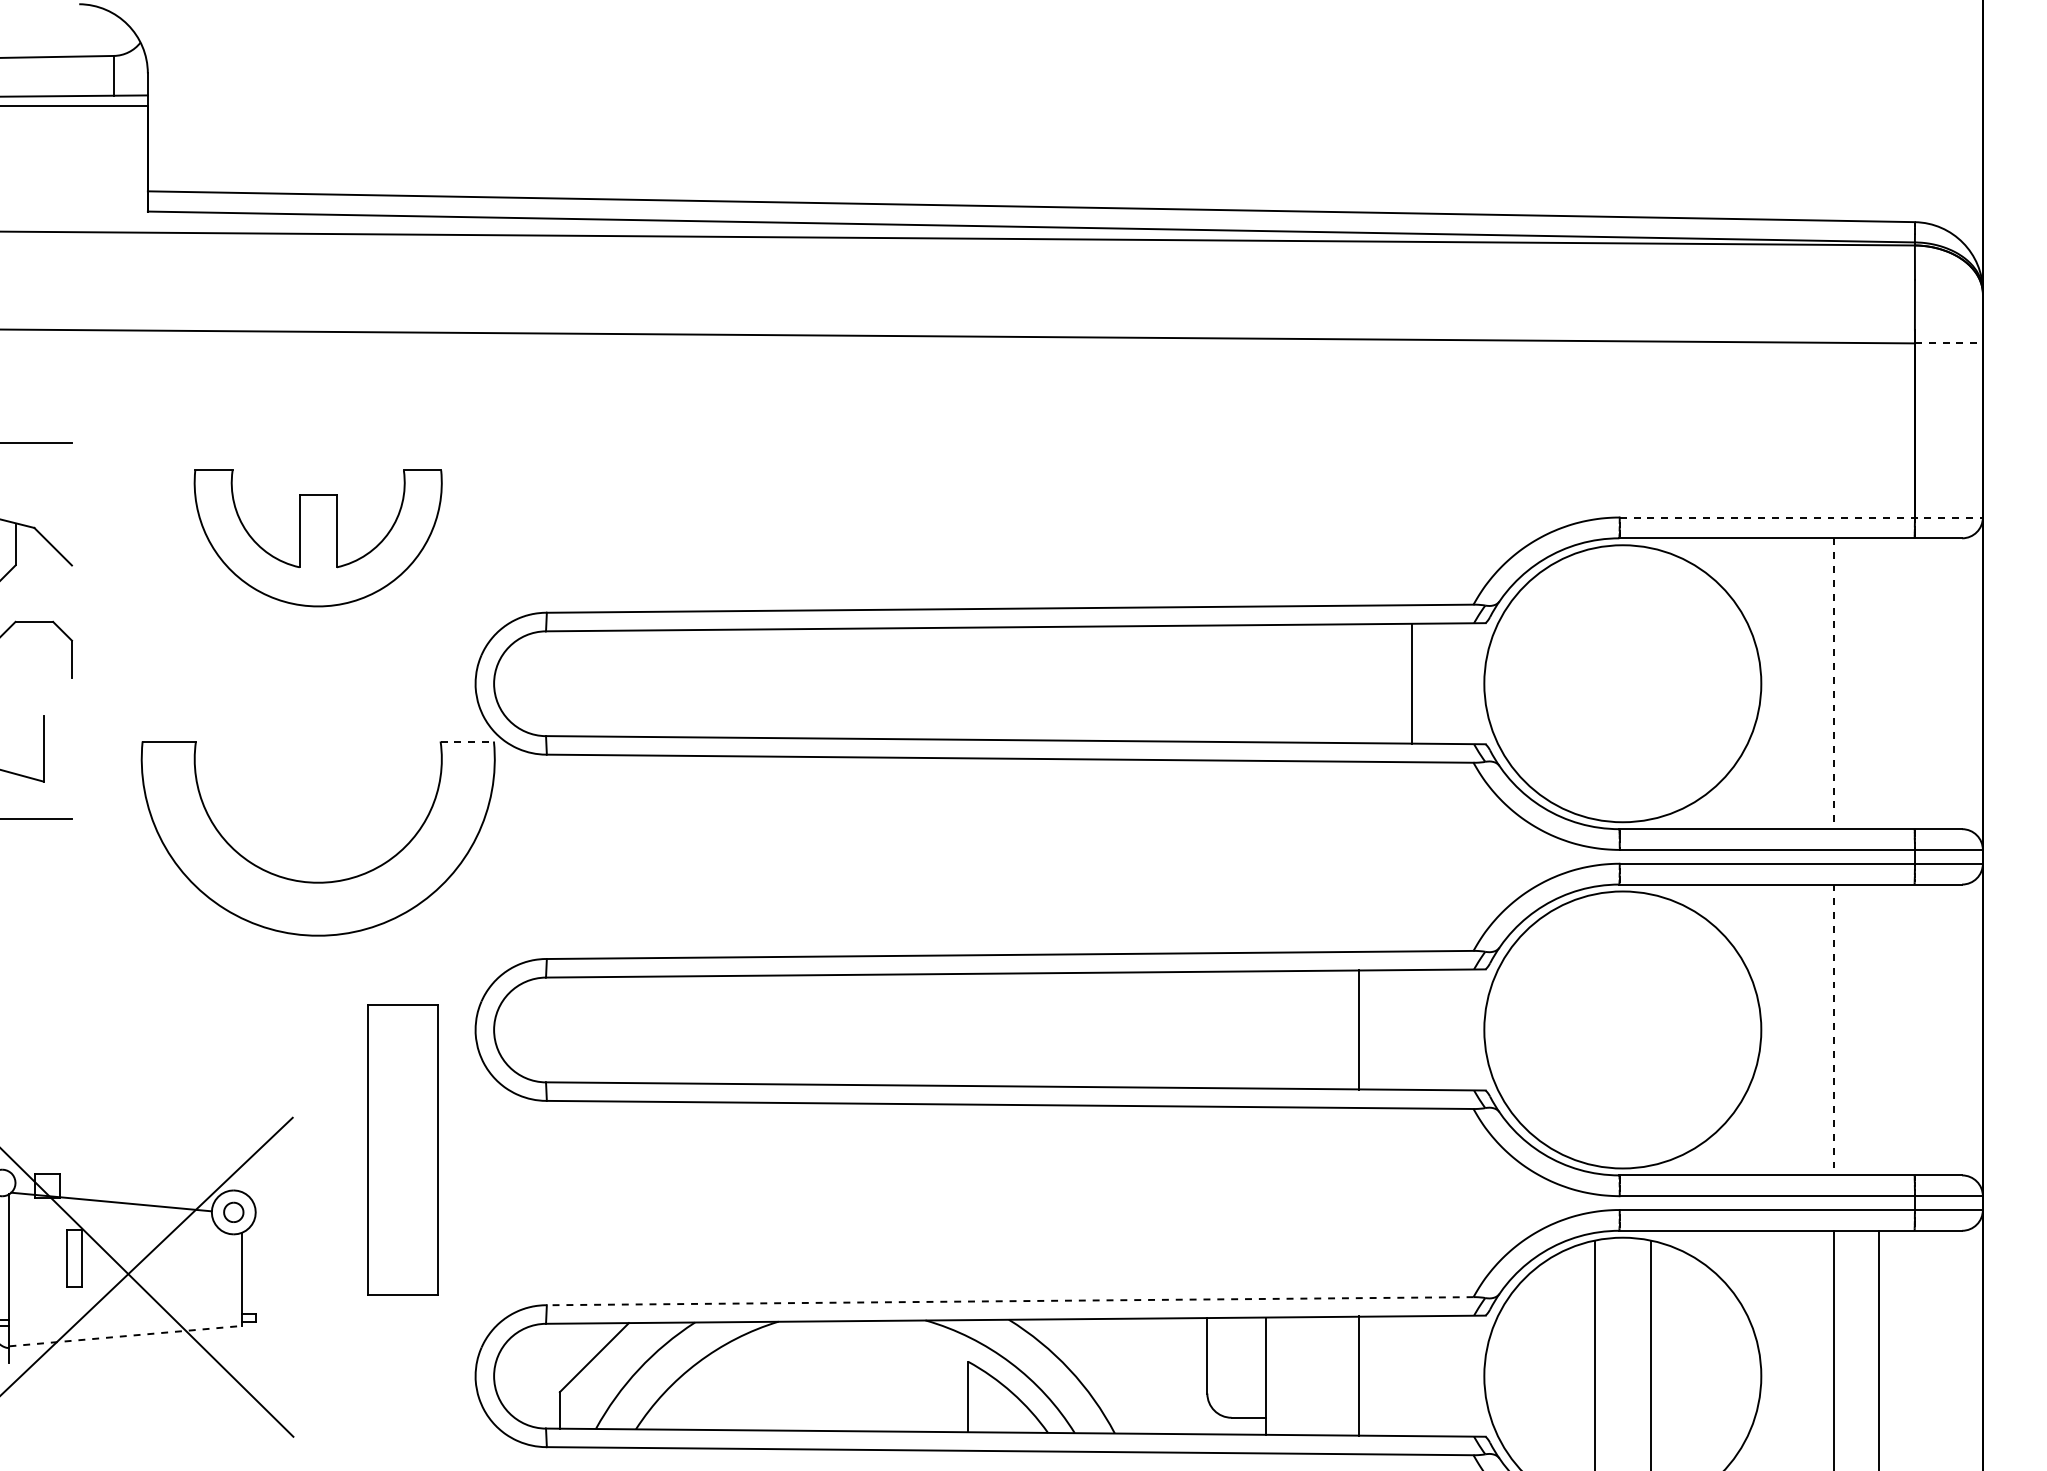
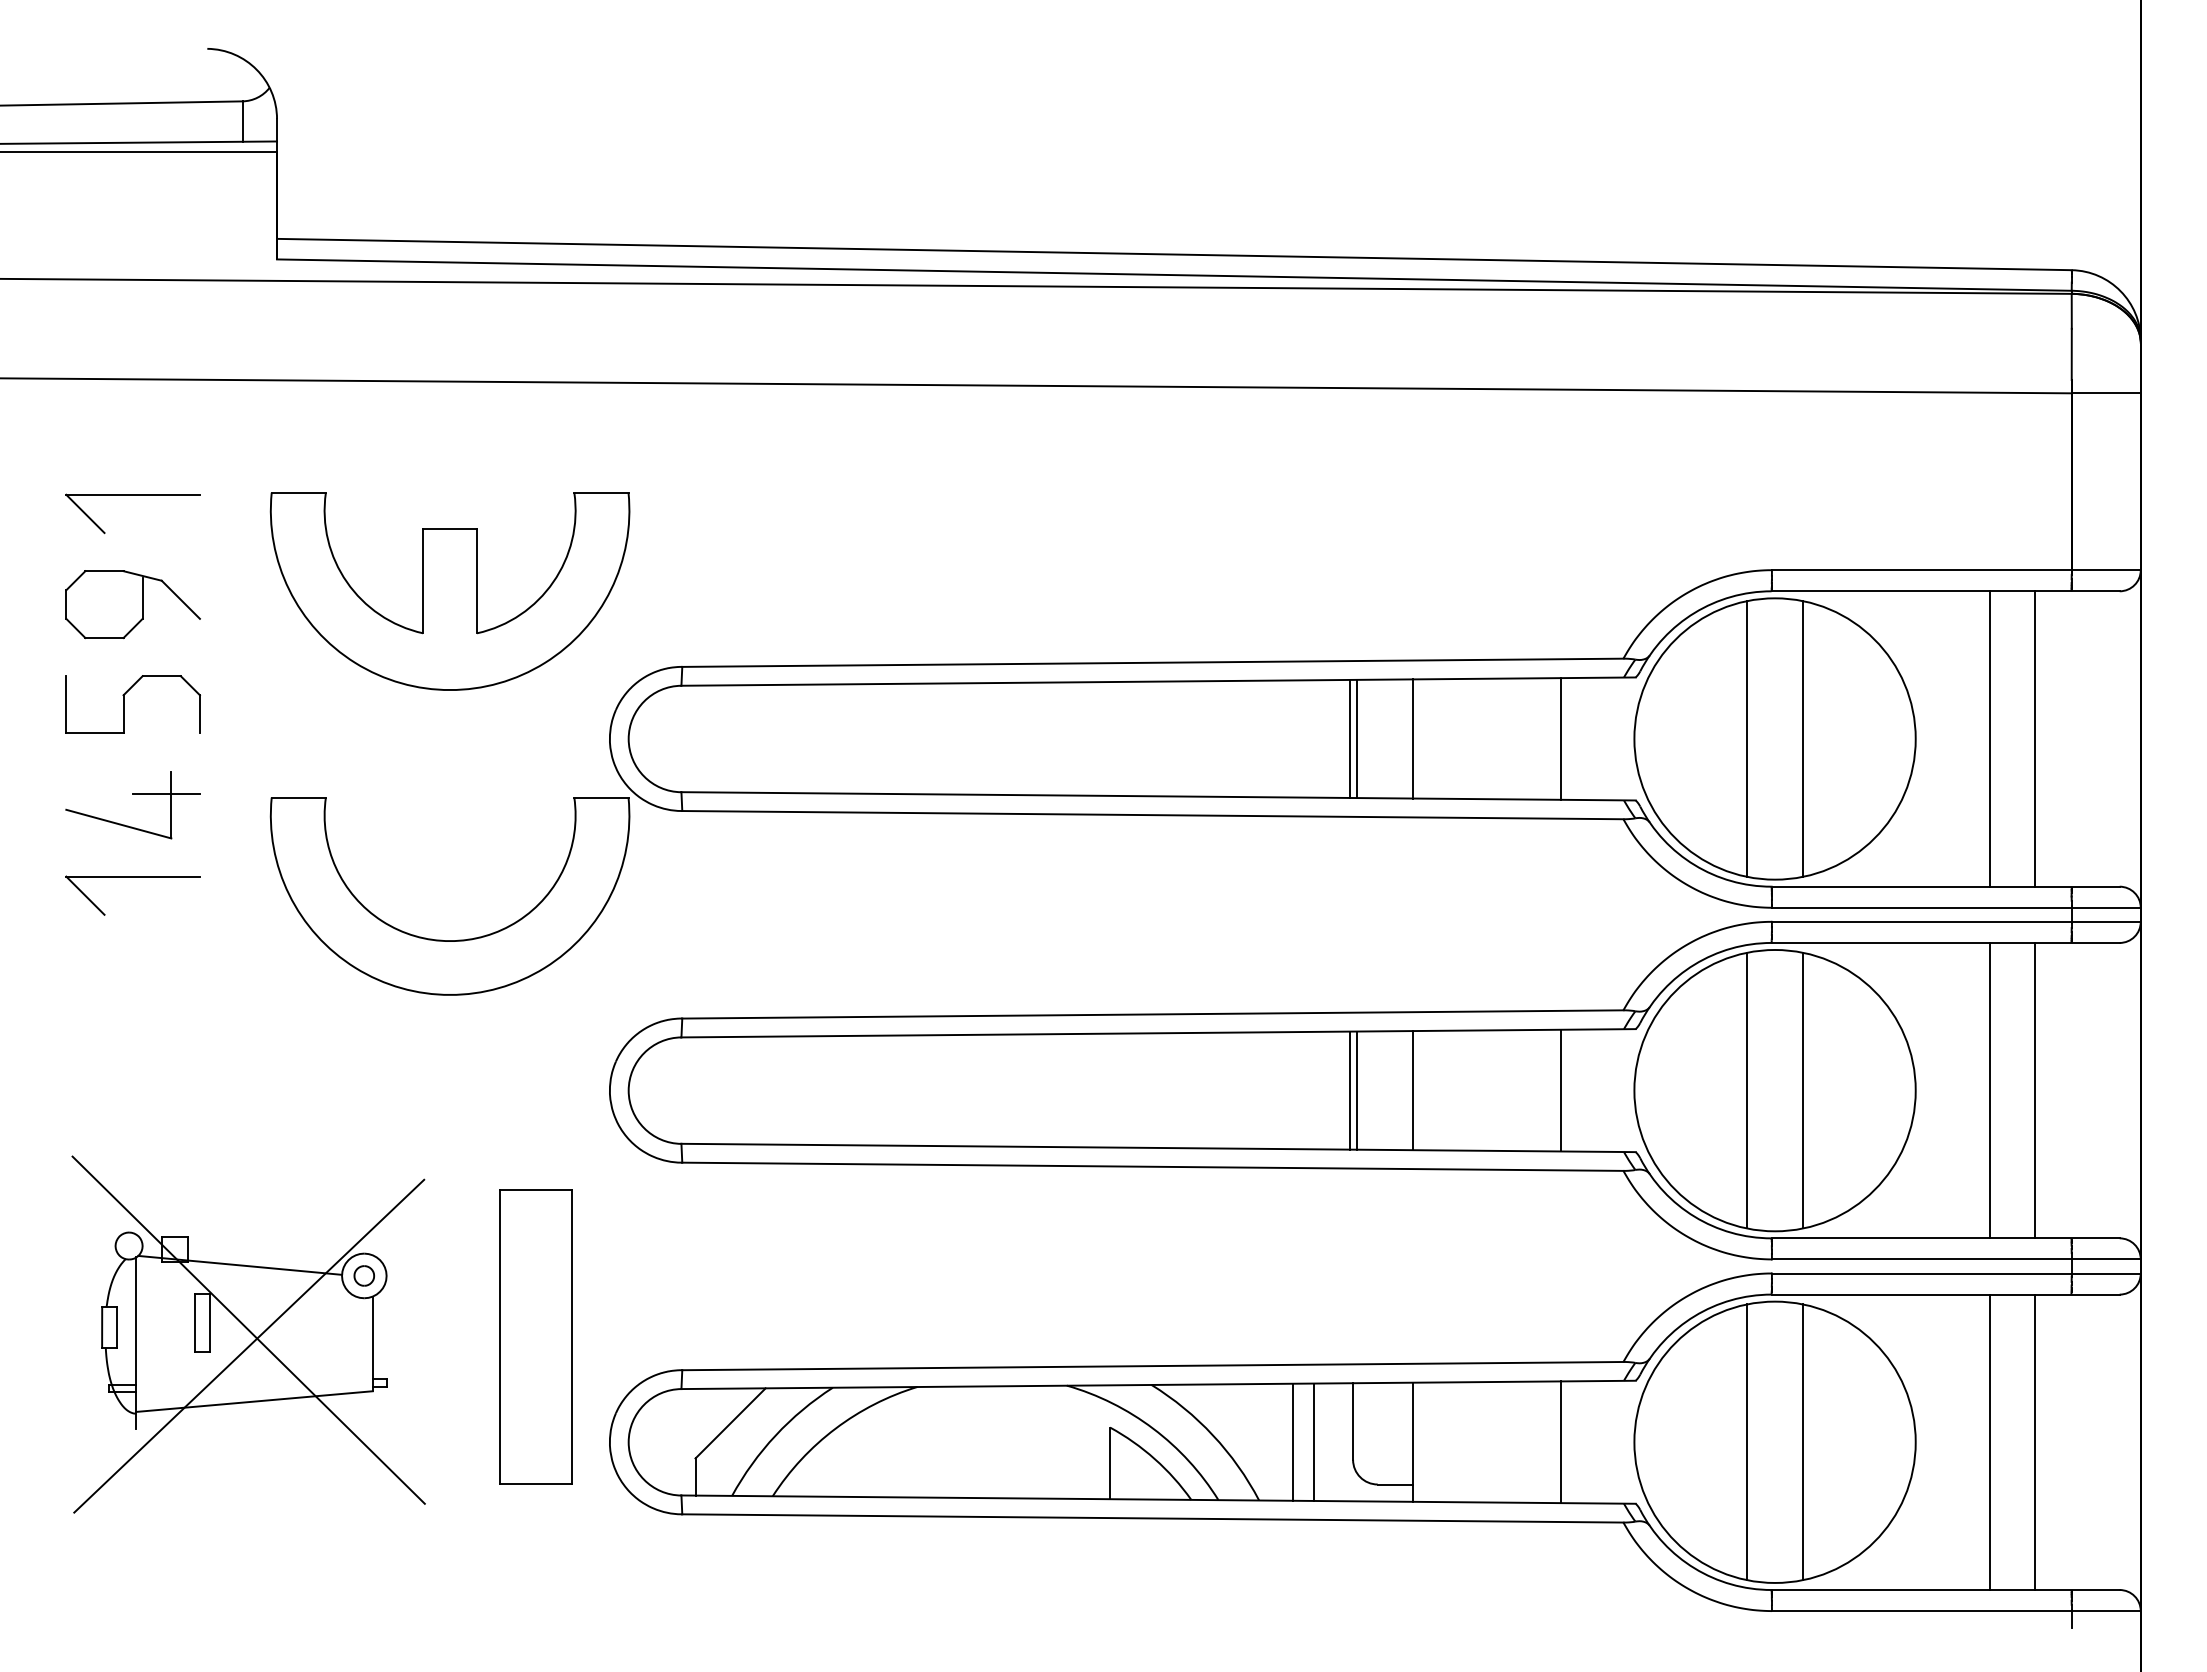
line: (1949, 343) -> (2106, 393), dashed -> solid
line: (1801, 517) -> (1956, 570), dashed -> solid
part: (317, 538) -> (449, 591), size x1.43
line: (1203, 683) -> (1349, 738), added
line: (1210, 683) -> (1356, 738), added
line: (1265, 683) -> (1412, 738), added
line: (1594, 683) -> (1746, 738), added
line: (1650, 683) -> (1803, 738), added
line: (1879, 683) -> (2035, 738), added
line: (1833, 684) -> (1989, 739), dashed -> solid
line: (39, 737) -> (166, 793), added
line: (467, 741) -> (601, 797), dashed -> solid
line: (1203, 1029) -> (1349, 1090), added
line: (1210, 1029) -> (1356, 1090), added
line: (1265, 1029) -> (1412, 1090), added
line: (1359, 1029) -> (1560, 1090), moved
line: (1594, 1029) -> (1746, 1090), added
line: (1650, 1029) -> (1803, 1090), added
line: (1833, 1029) -> (1989, 1090), dashed -> solid
line: (1879, 1029) -> (2035, 1090), added
part: (402, 1149) -> (535, 1336), moved
line: (1009, 1301) -> (1152, 1366), dashed -> solid
line: (125, 1336) -> (254, 1401), dashed -> solid
line: (1148, 1375) -> (1293, 1441), added
line: (1169, 1376) -> (1314, 1442), added
line: (1359, 1376) -> (1560, 1442), moved

